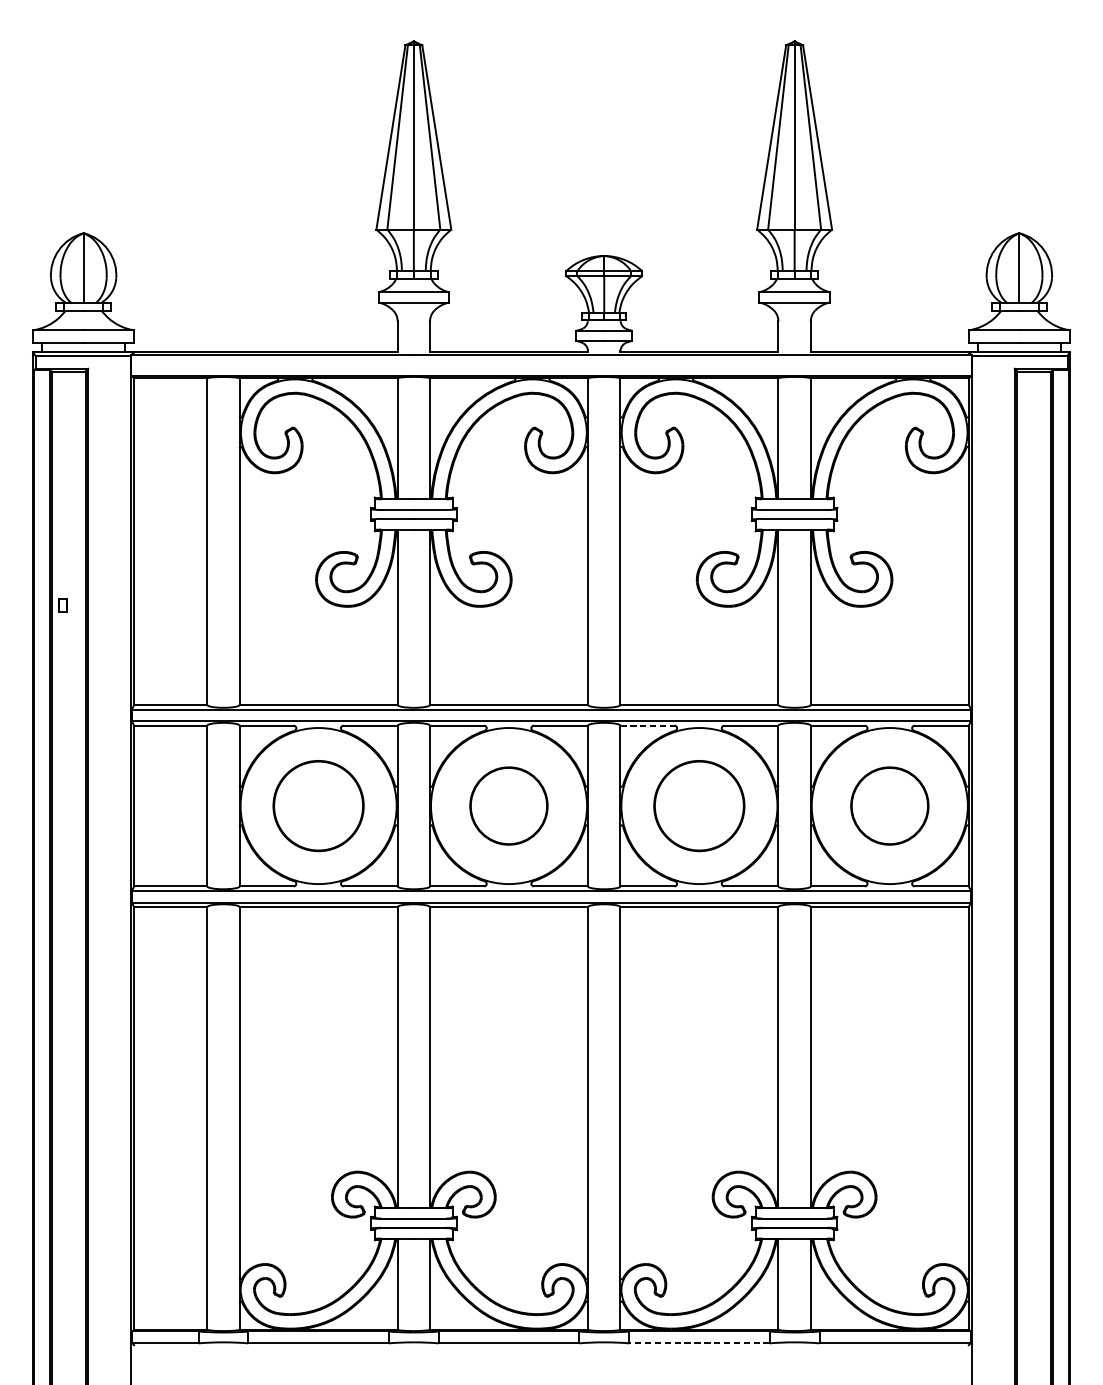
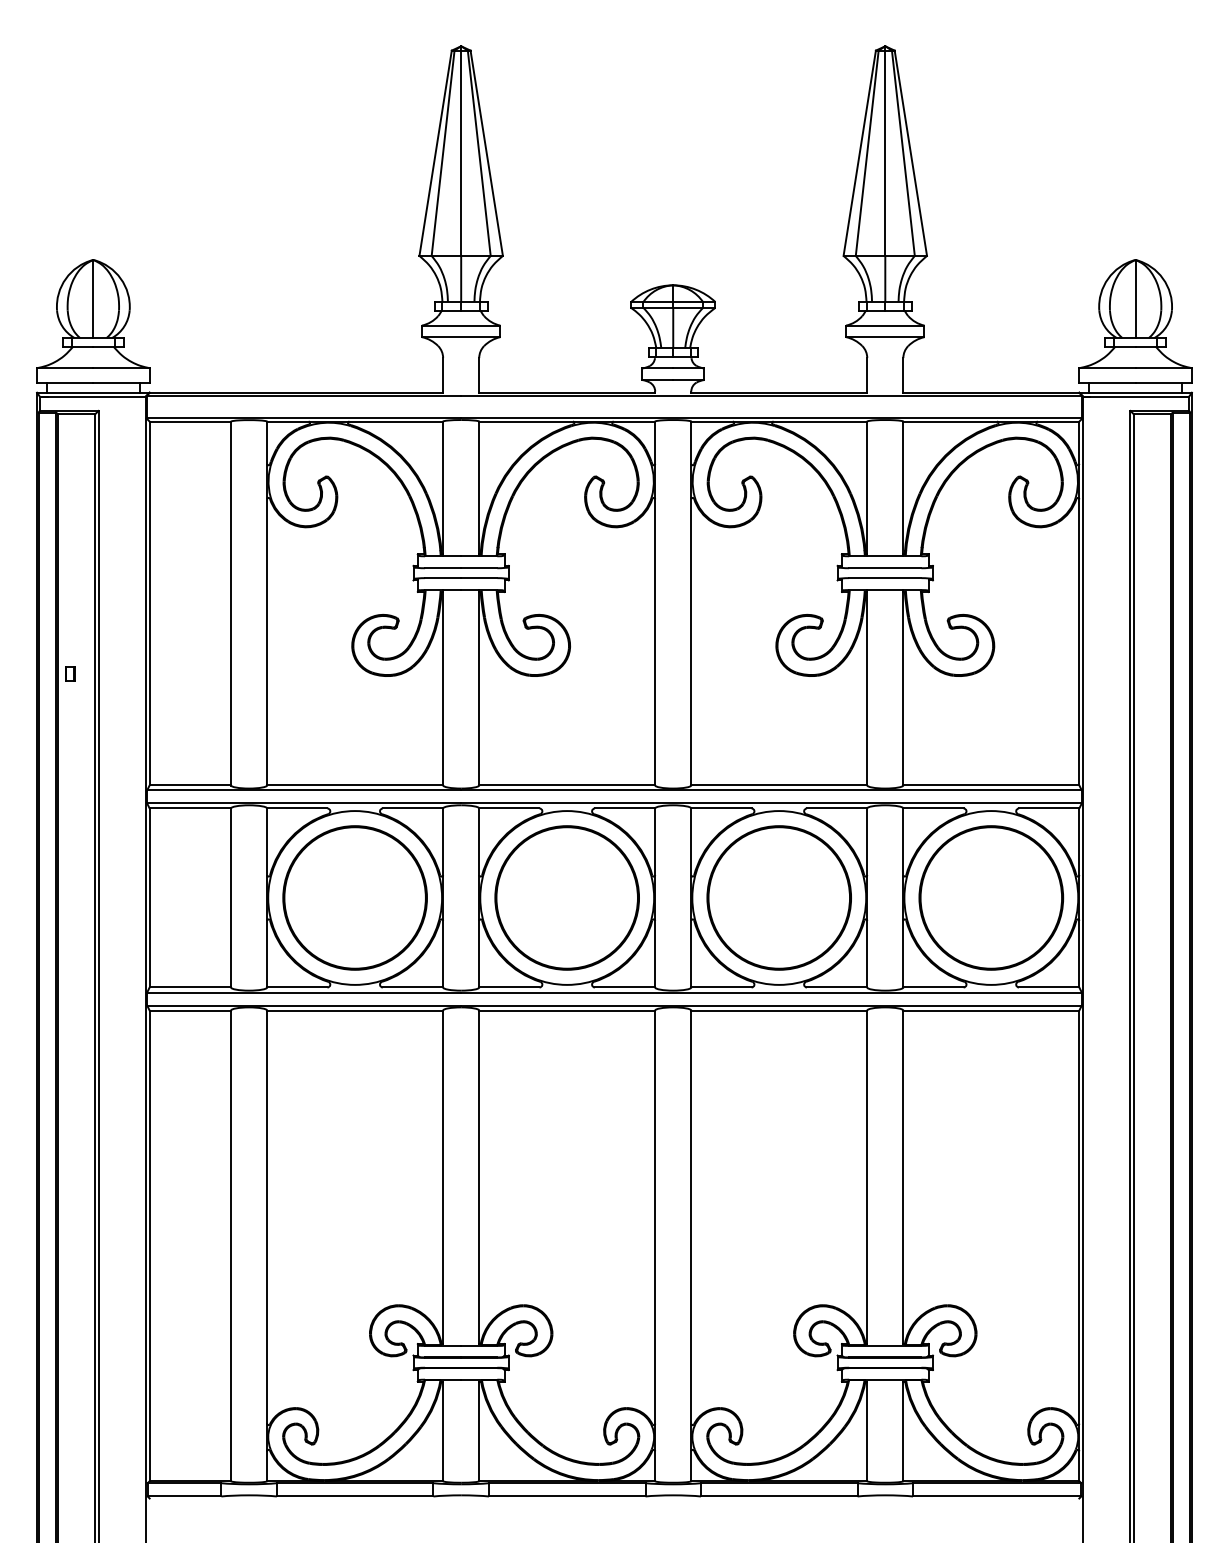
line: (647, 725) -> (721, 808), dashed -> solid
circle: (318, 805) -> (354, 897), size x1.43
circle: (508, 805) -> (566, 897), size x1.67
circle: (698, 805) -> (778, 897), size x1.43
part: (889, 805) -> (991, 897), size x1.67
line: (698, 1343) -> (778, 1496), dashed -> solid

